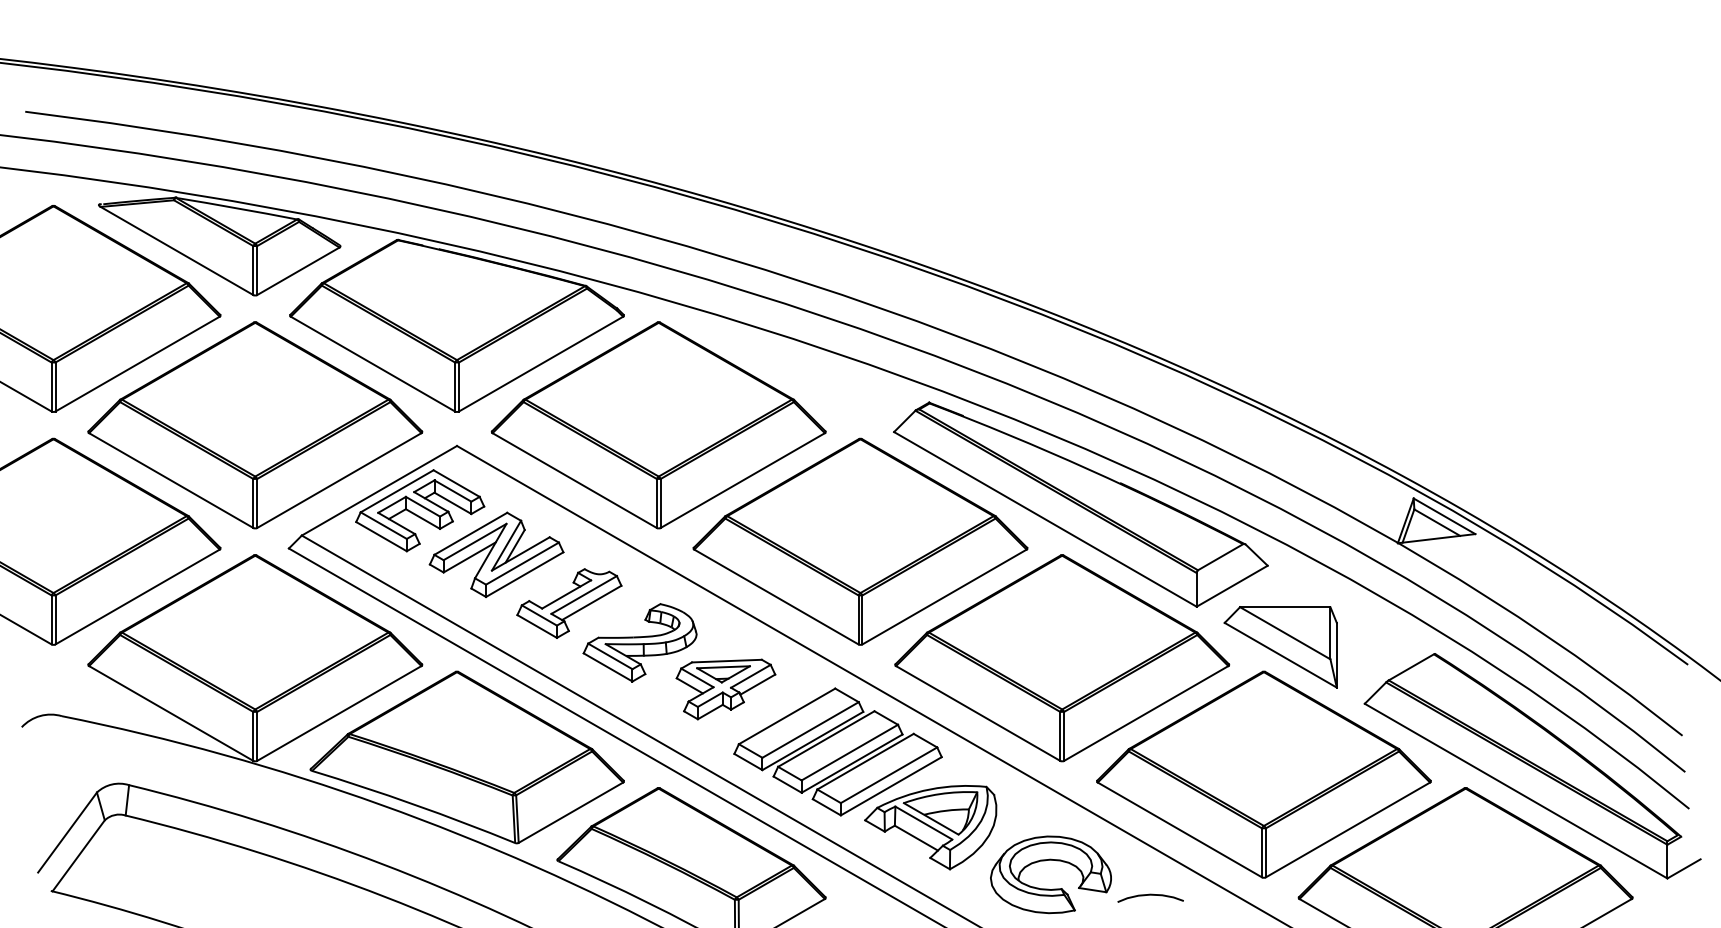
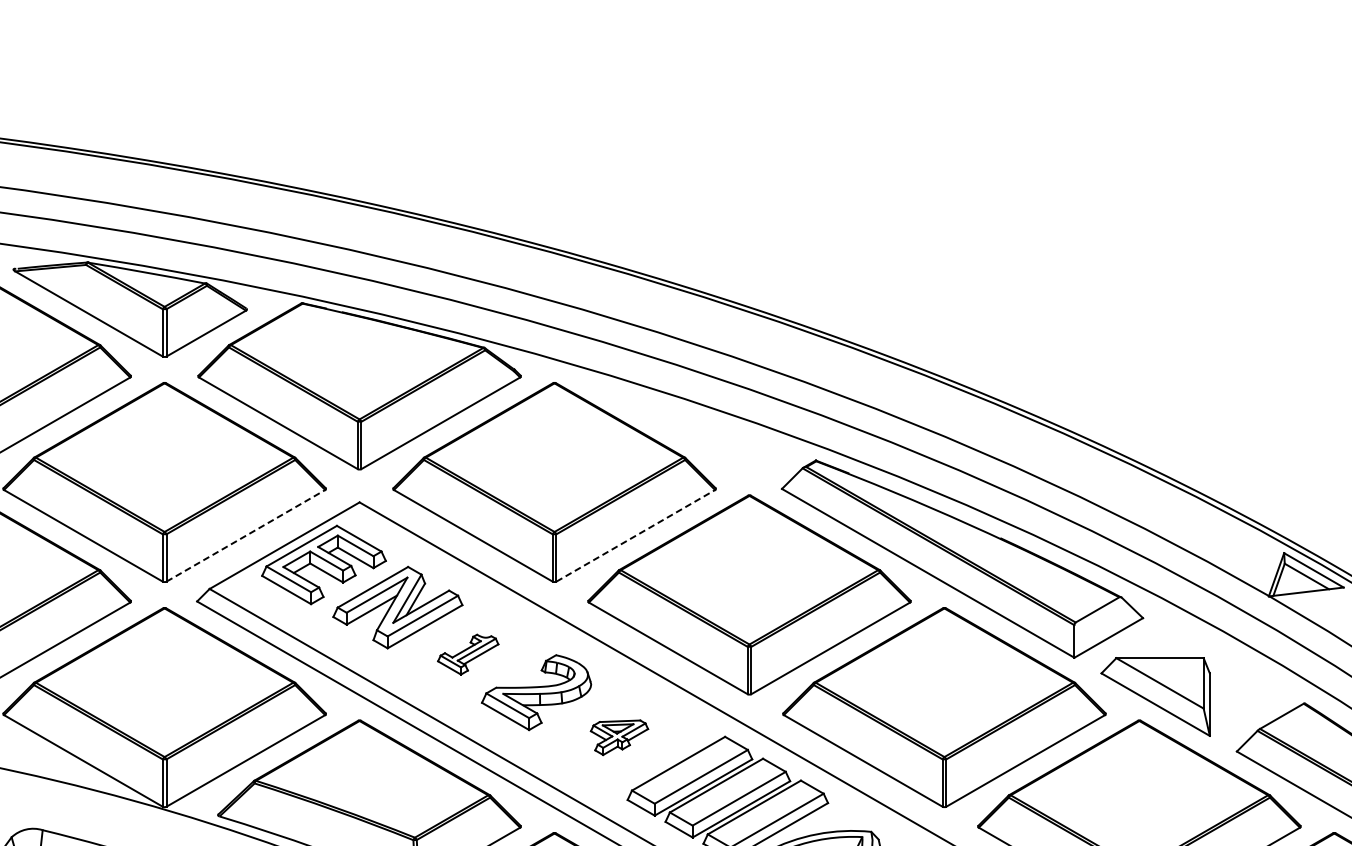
line: (339, 480) -> (246, 535), solid -> dashed
line: (742, 480) -> (635, 535), solid -> dashed
part: (569, 603) -> (468, 654), size x0.6
part: (725, 689) -> (619, 737), size x0.6

